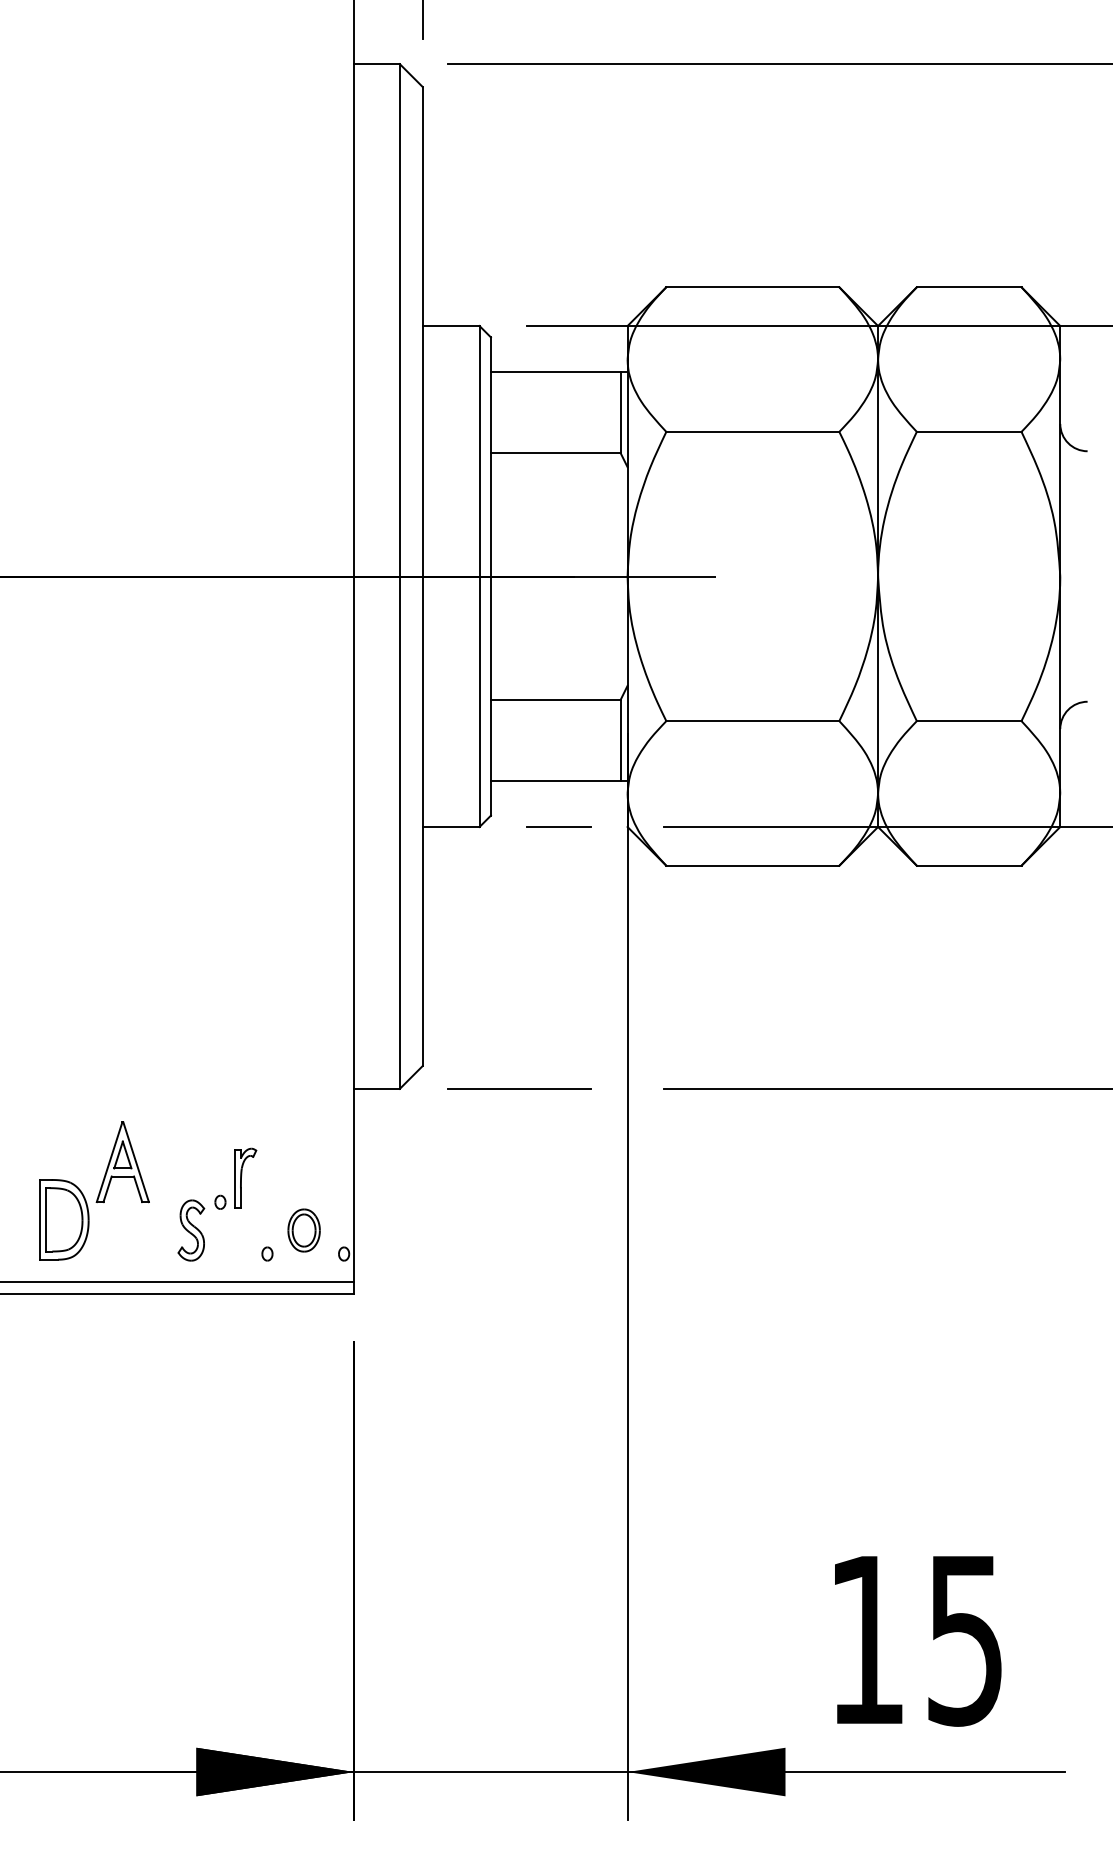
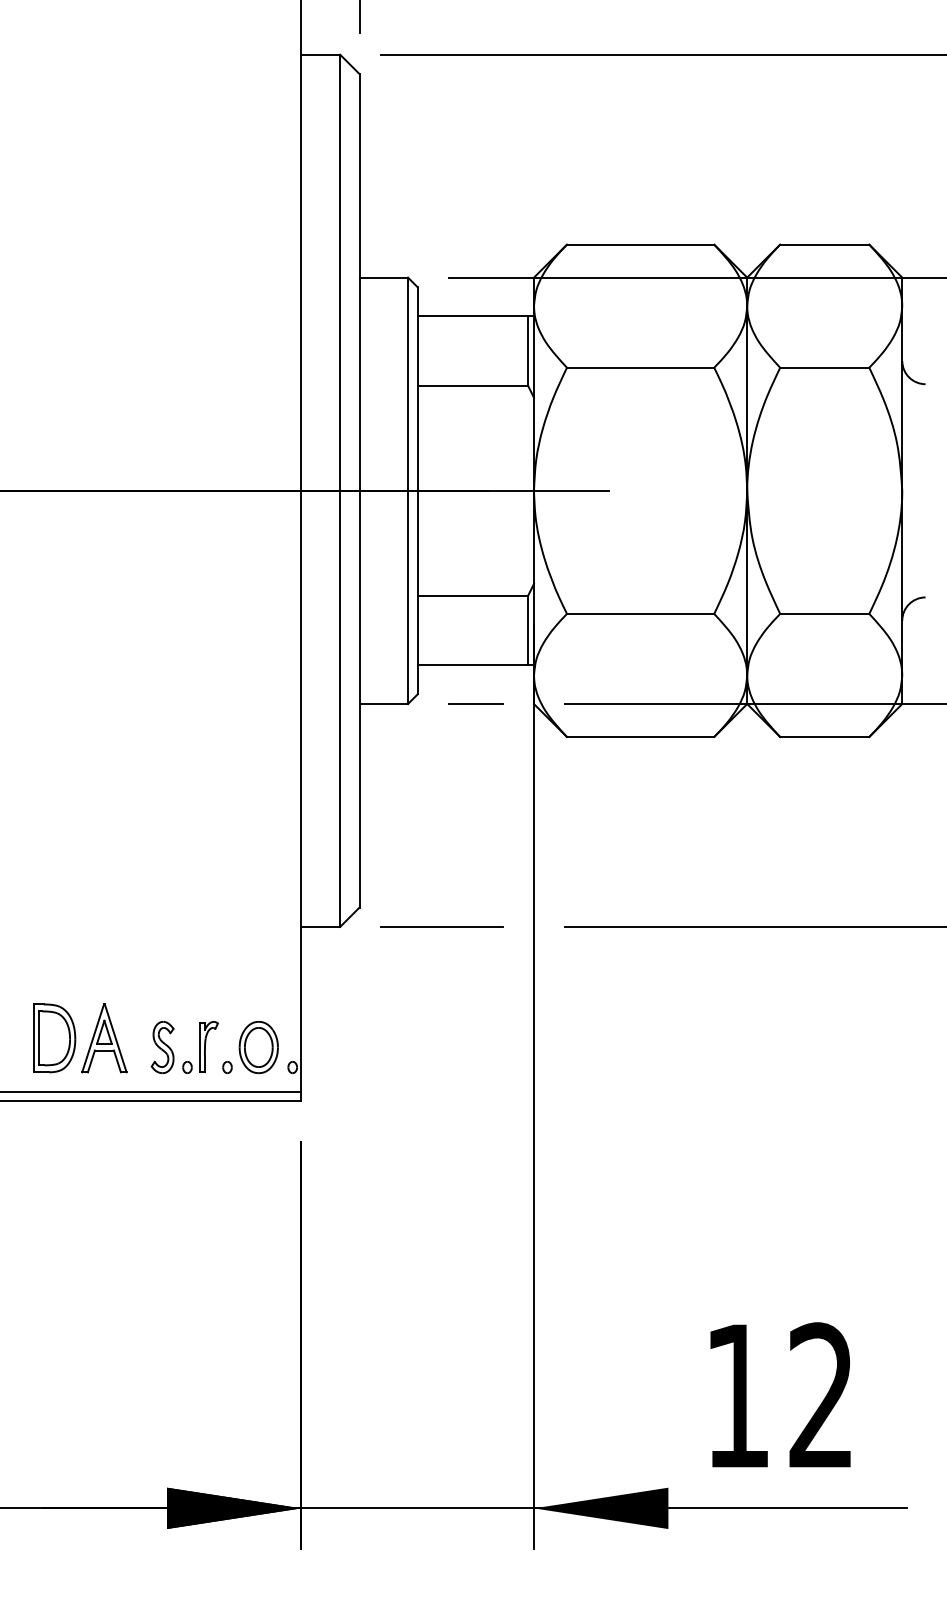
part: (122, 1162) -> (104, 1038), moved
part: (235, 1178) -> (200, 1047), moved
part: (303, 1230) -> (258, 1047), size x1.43
text: (964, 1639) -> (820, 1395), 15 -> 12

